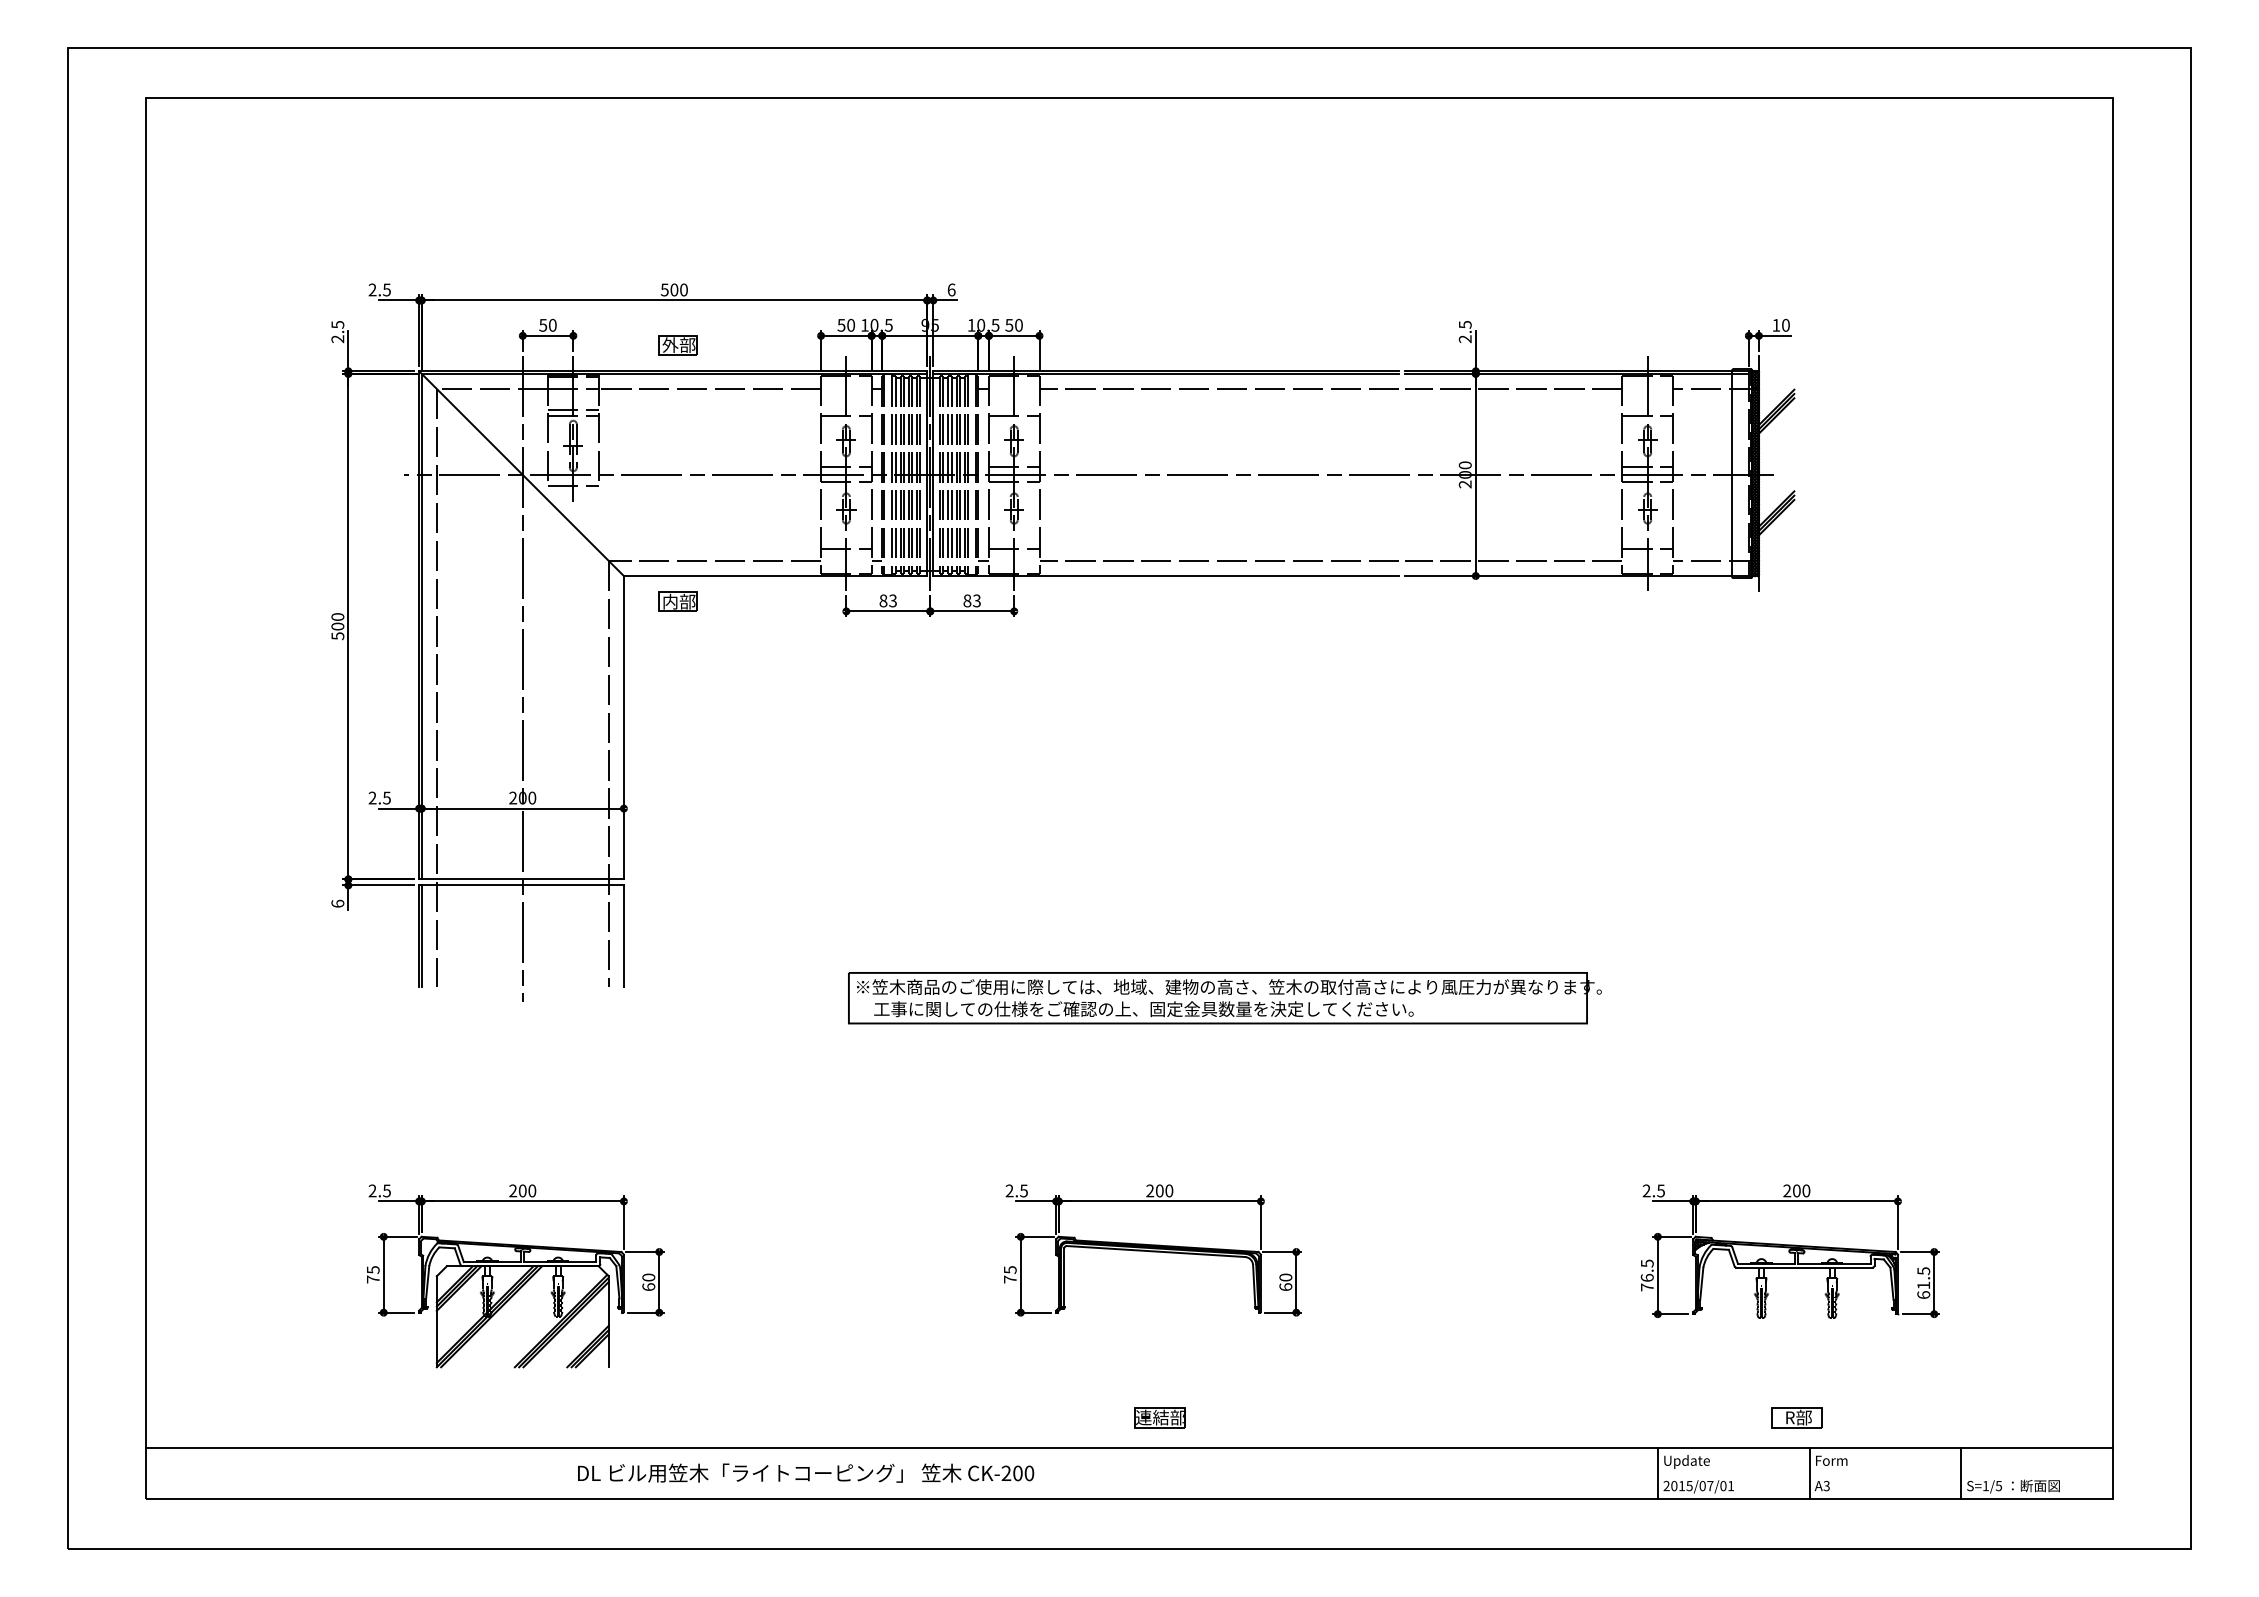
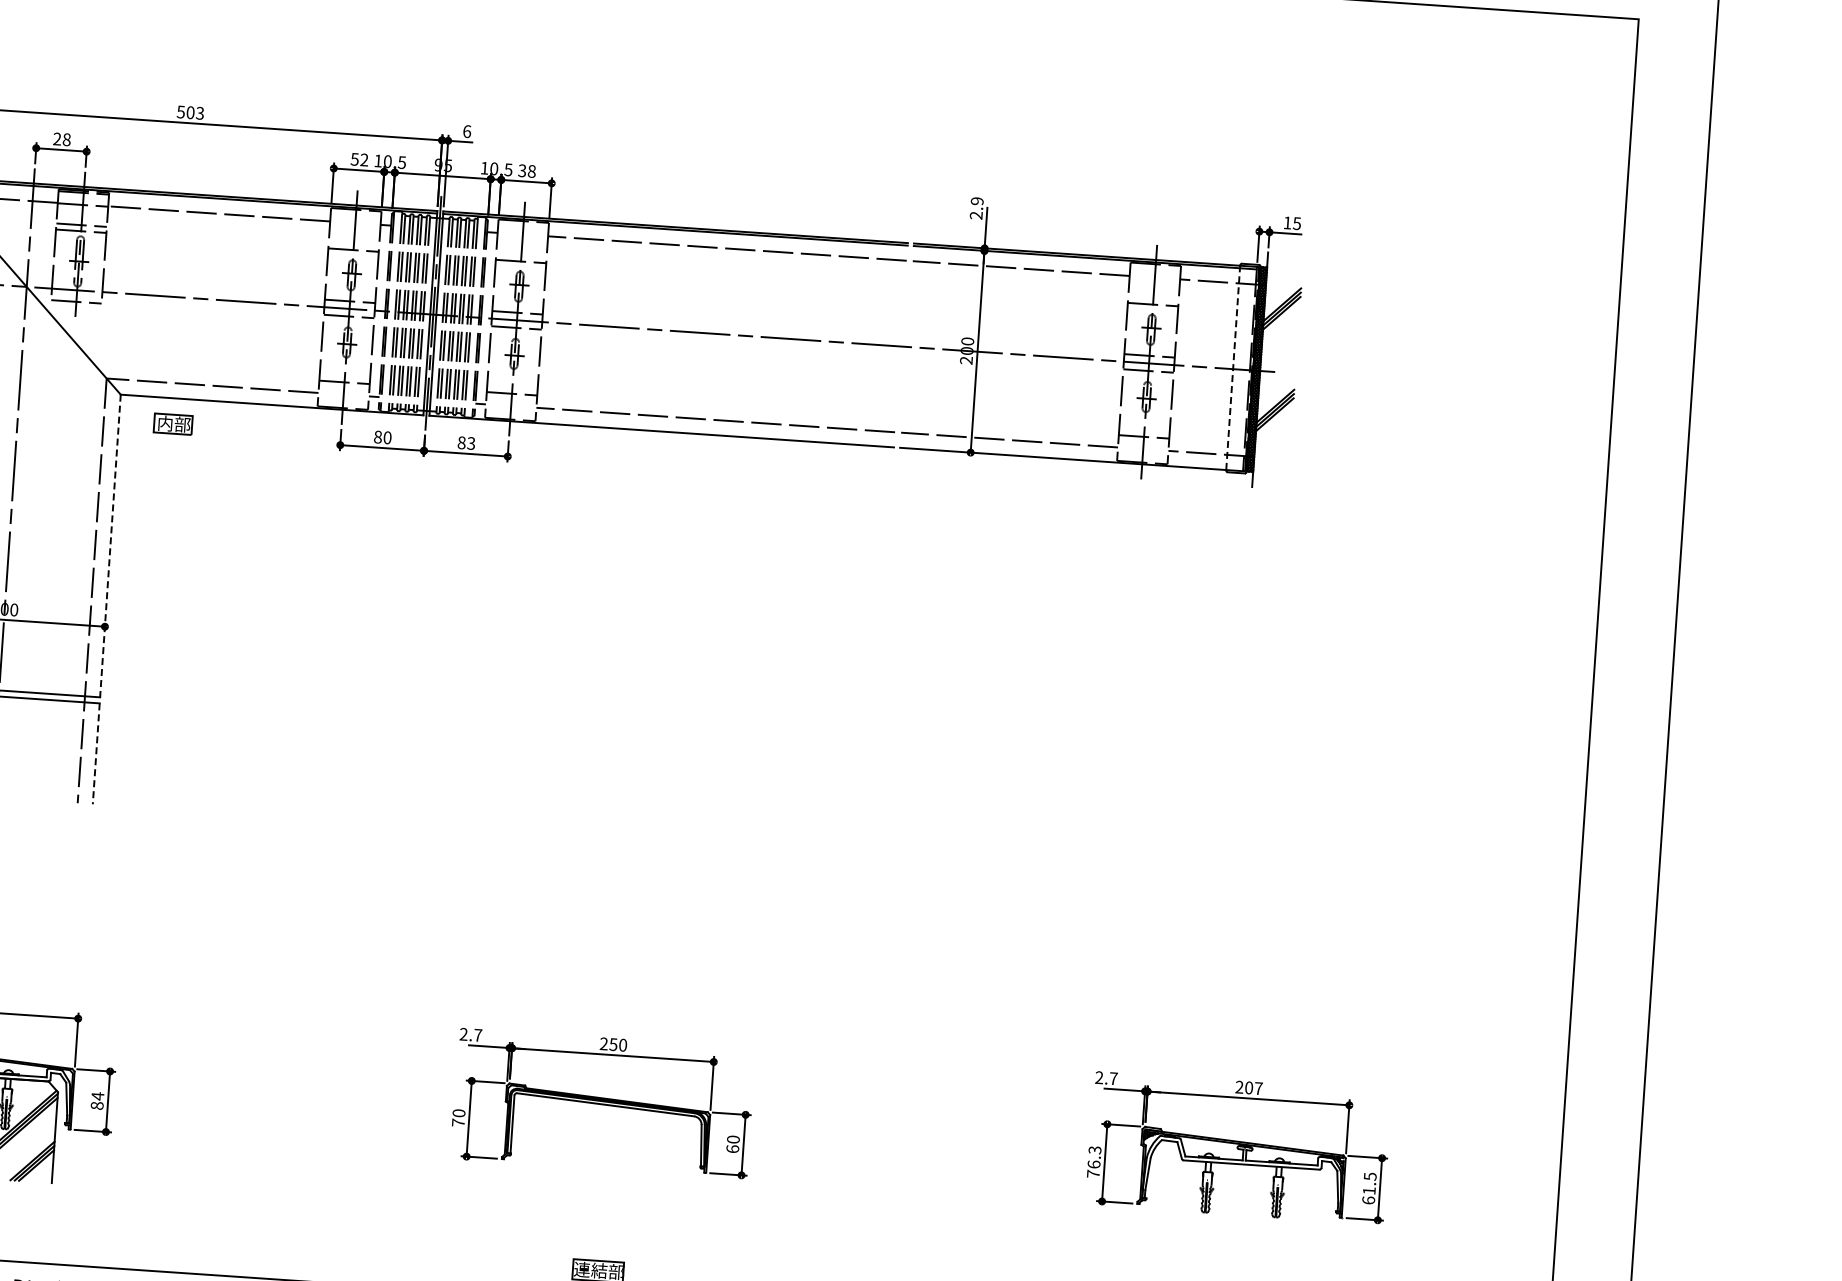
text: (683, 289) -> (199, 112), 500 -> 503
text: (547, 324) -> (61, 138), 50 -> 28
text: (1013, 324) -> (526, 170), 50 -> 38
text: (1464, 324) -> (976, 200), 2.5 -> 2.9
text: (1785, 324) -> (1296, 222), 10 -> 15
text: (850, 325) -> (363, 160), 50 -> 52
part: (677, 345) -> (189, 168), removed
line: (1731, 473) -> (1232, 367), solid -> dashed
text: (892, 600) -> (387, 437), 83 -> 80
line: (623, 727) -> (110, 545), solid -> dashed
line: (623, 936) -> (95, 754), solid -> dashed
part: (1224, 998) -> (691, 857), removed
text: (1023, 1190) -> (477, 1034), 2.5 -> 2.7
text: (1159, 1190) -> (613, 1044), 200 -> 250
text: (1660, 1190) -> (1113, 1078), 2.5 -> 2.7
text: (1806, 1190) -> (1258, 1088), 200 -> 207
text: (1646, 1263) -> (1094, 1150), 76.5 -> 76.3
text: (1009, 1269) -> (458, 1112), 75 -> 70
text: (648, 1281) -> (97, 1100), 60 -> 84

